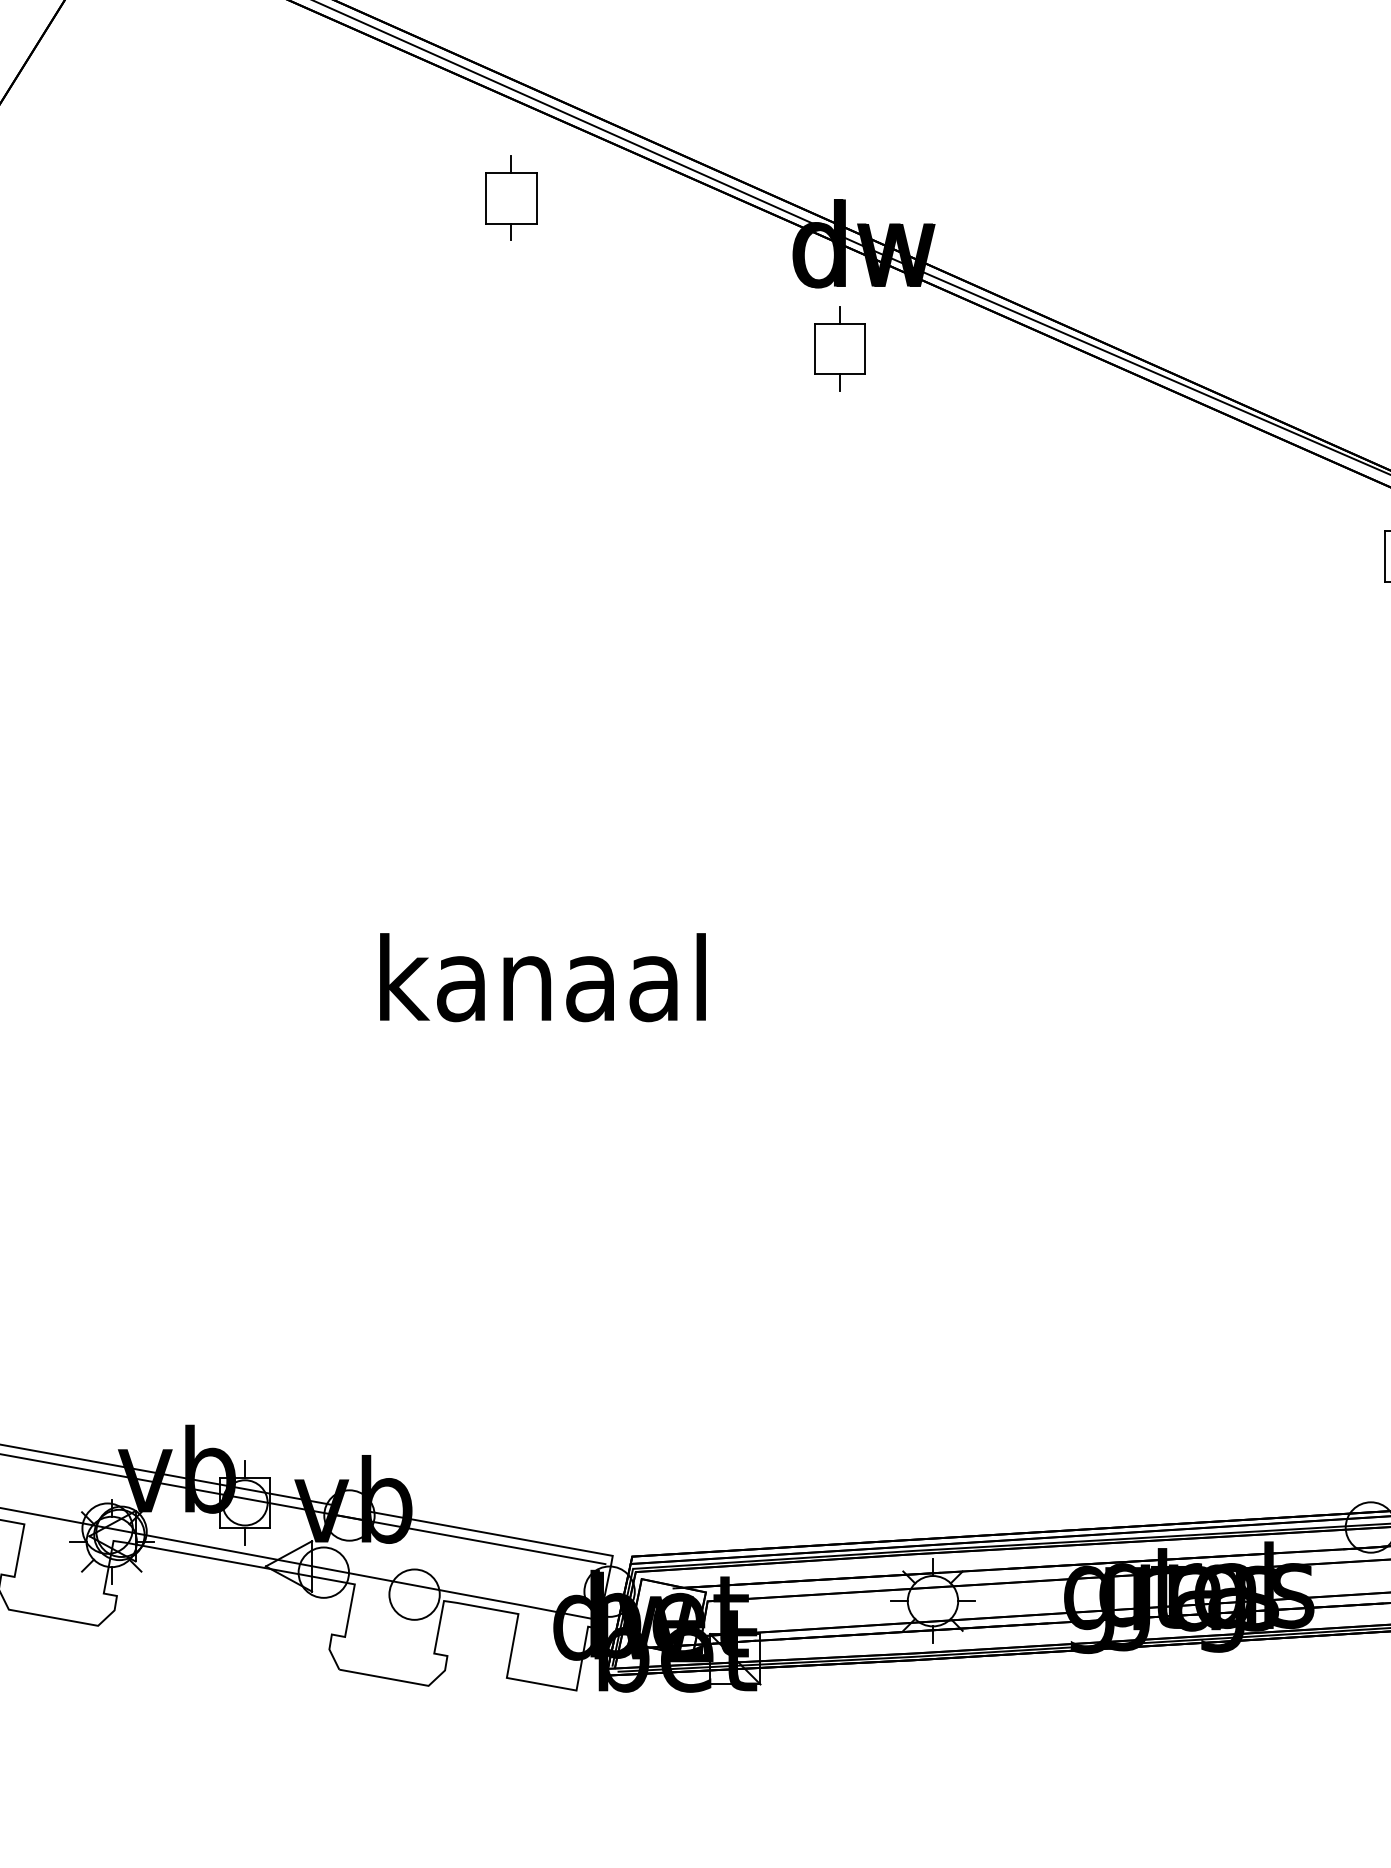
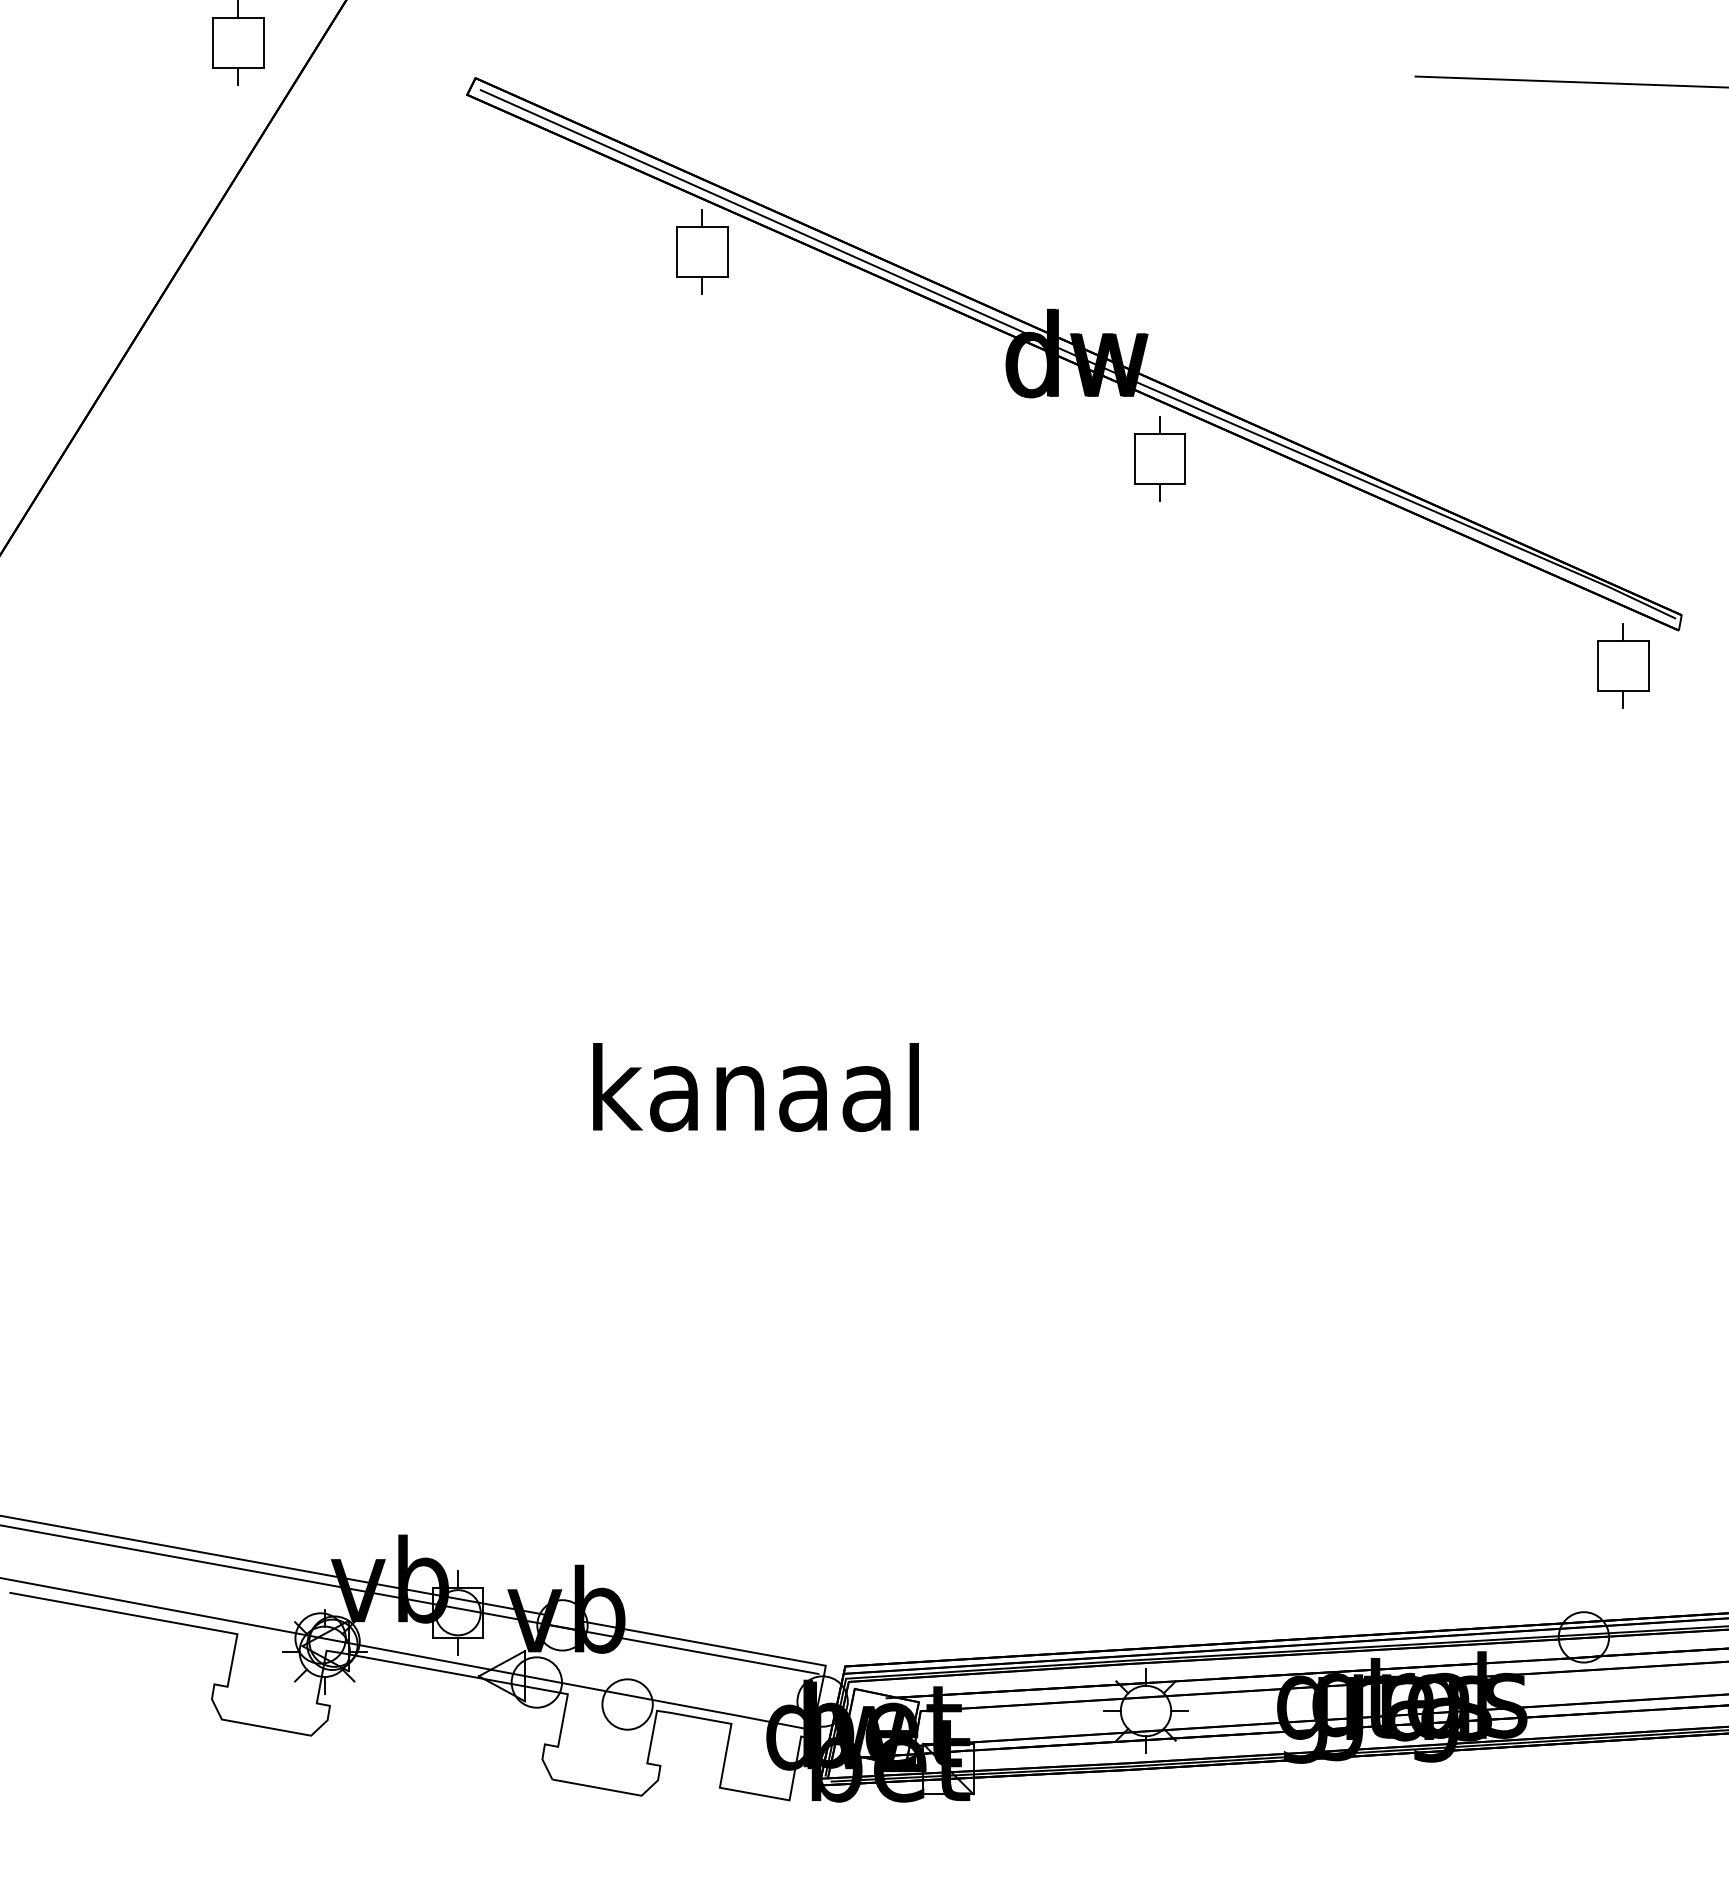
part: (511, 197) -> (702, 251), moved
part: (839, 348) -> (1159, 458), moved

